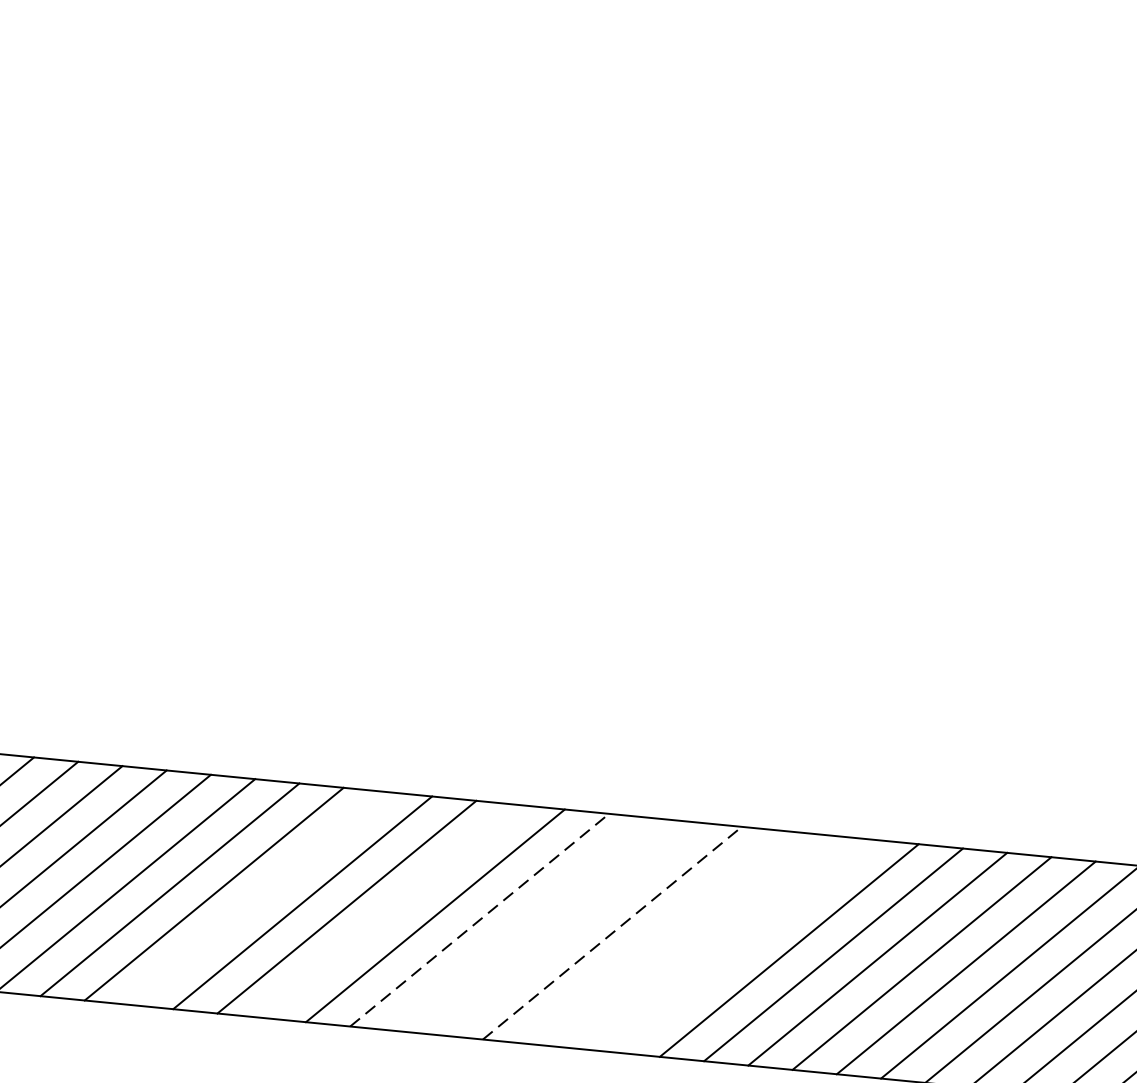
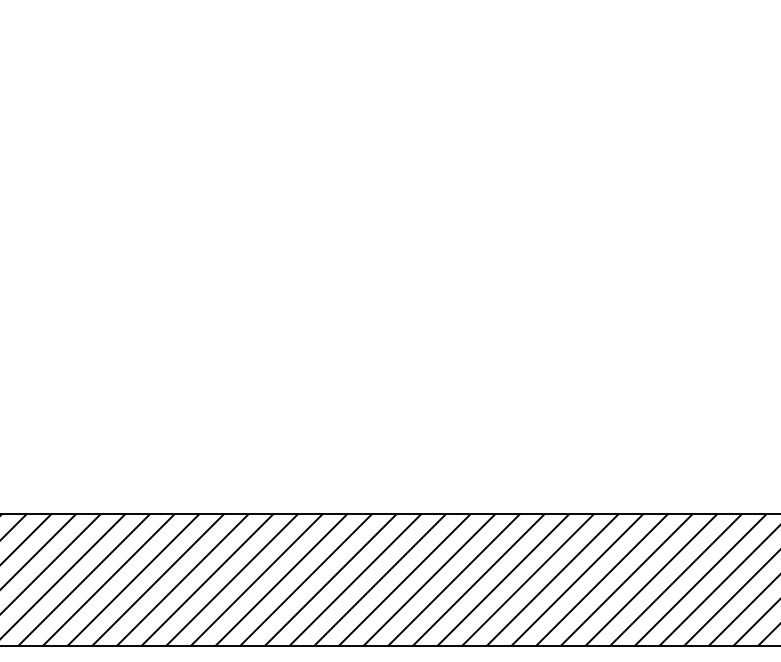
line: (258, 897) -> (281, 579), added
line: (391, 910) -> (355, 579), added
line: (479, 919) -> (404, 579), dashed -> solid
line: (524, 923) -> (429, 579), added
line: (567, 927) -> (453, 579), added
line: (611, 932) -> (478, 579), dashed -> solid
line: (656, 936) -> (503, 579), added
line: (699, 940) -> (527, 579), added
line: (744, 945) -> (552, 579), added

